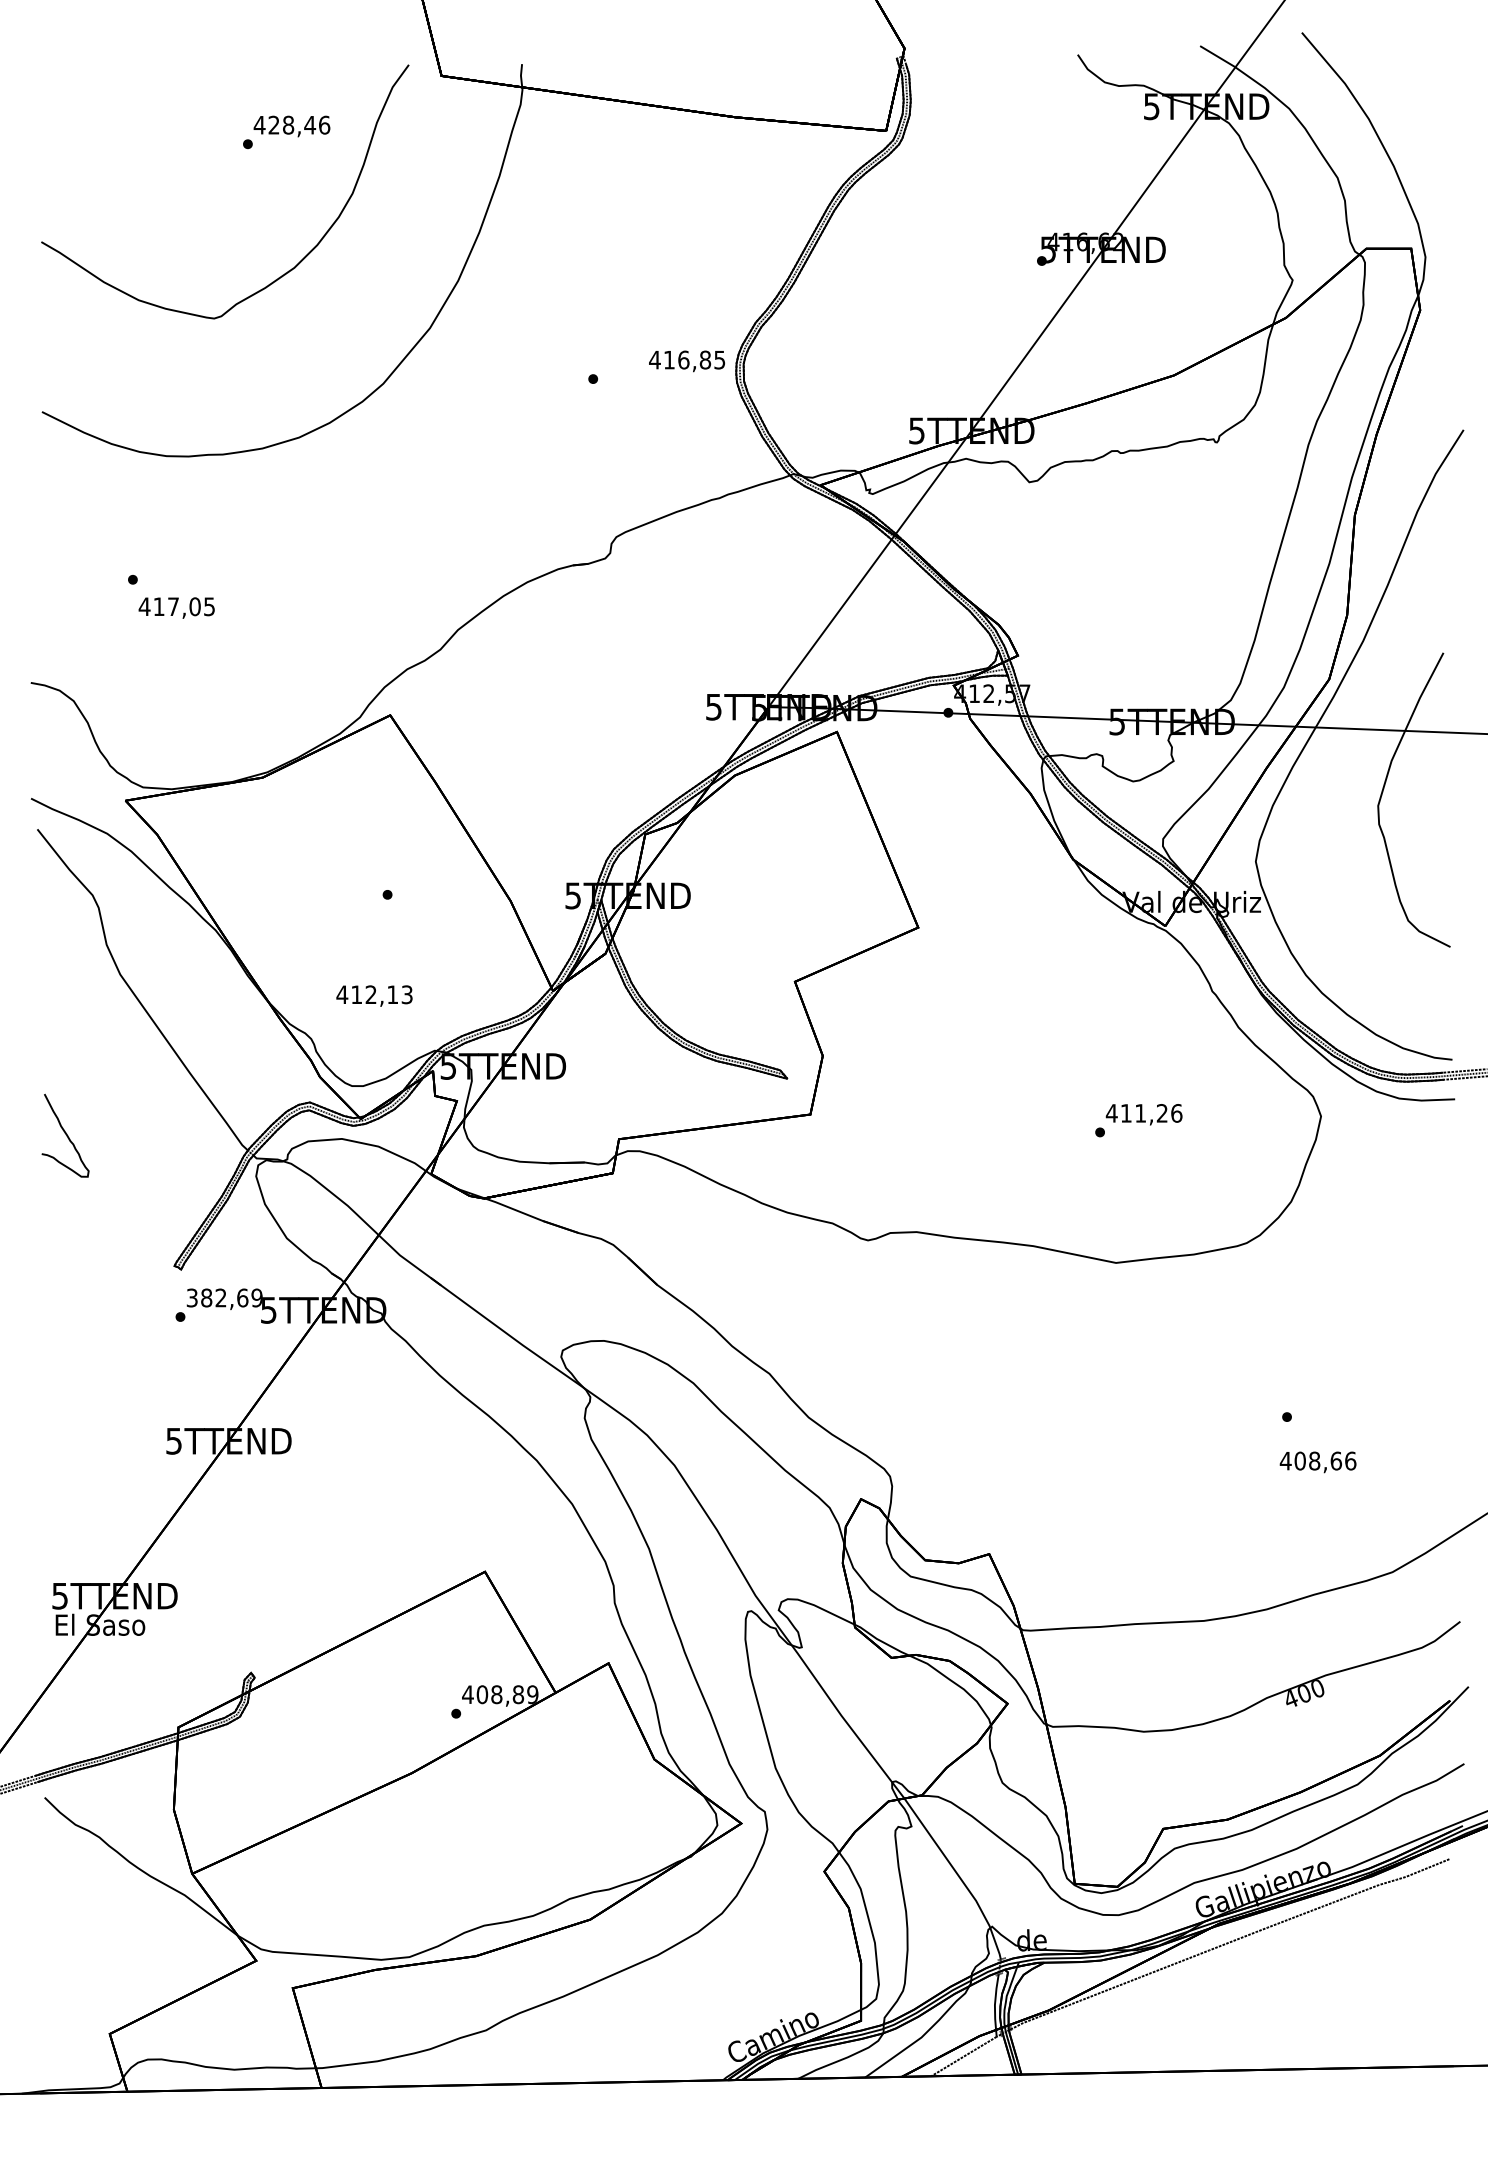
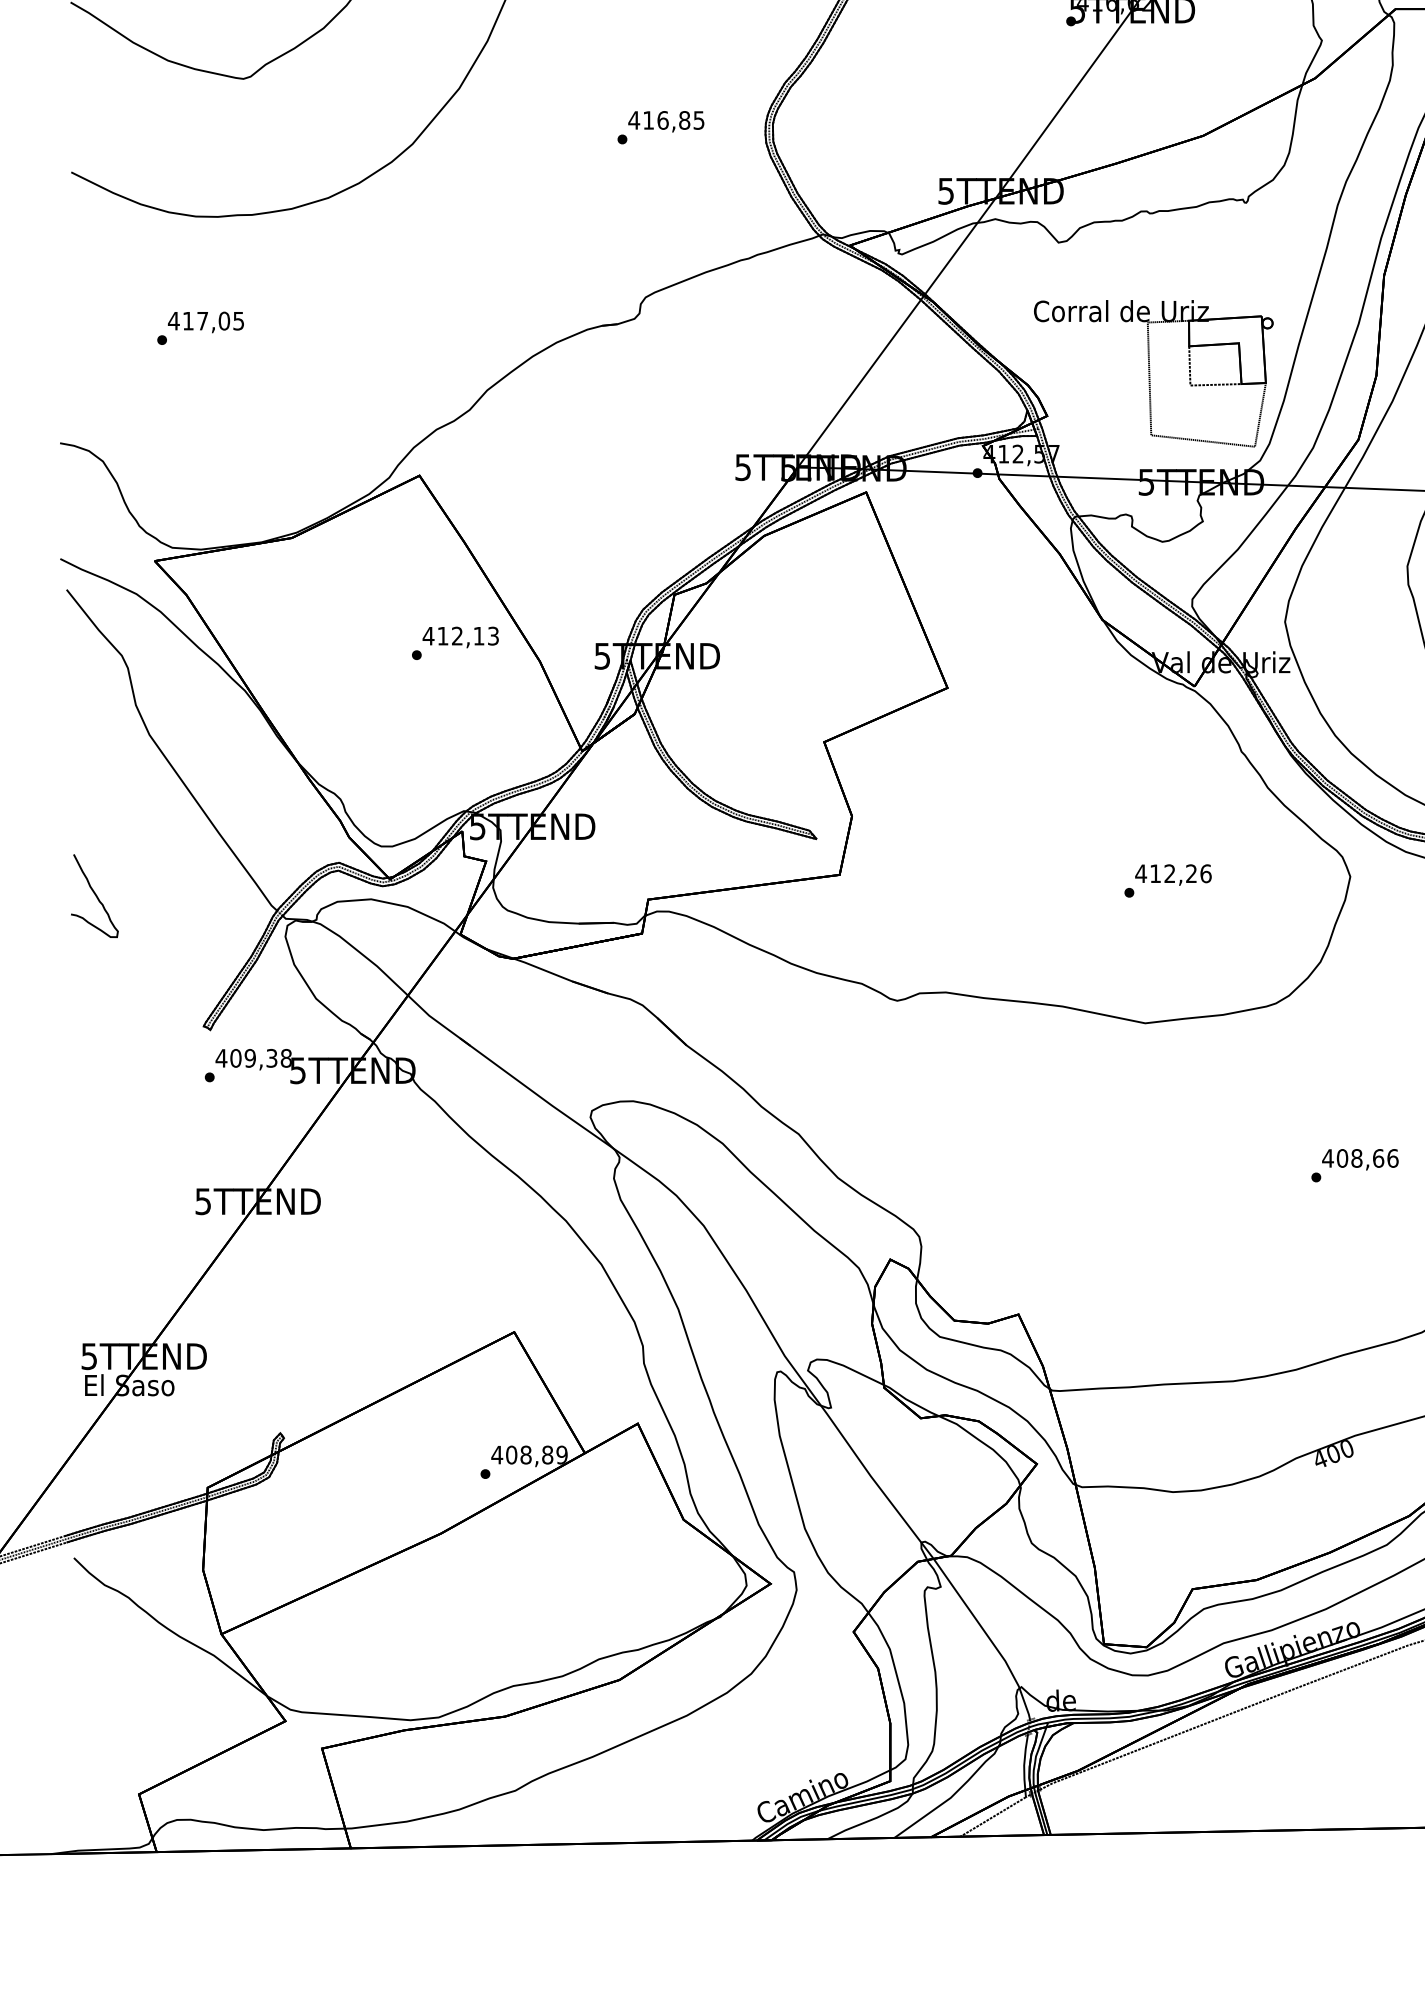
text: (686, 361) -> (665, 121), moved
text: (176, 607) -> (205, 321), moved
part: (1124, 613) -> (1153, 373), added
text: (374, 995) -> (460, 636), moved
text: (1140, 1113) -> (1169, 873), 411,26 -> 412,26
text: (224, 1297) -> (253, 1057), 382,69 -> 409,38
text: (1317, 1462) -> (1359, 1159), moved

